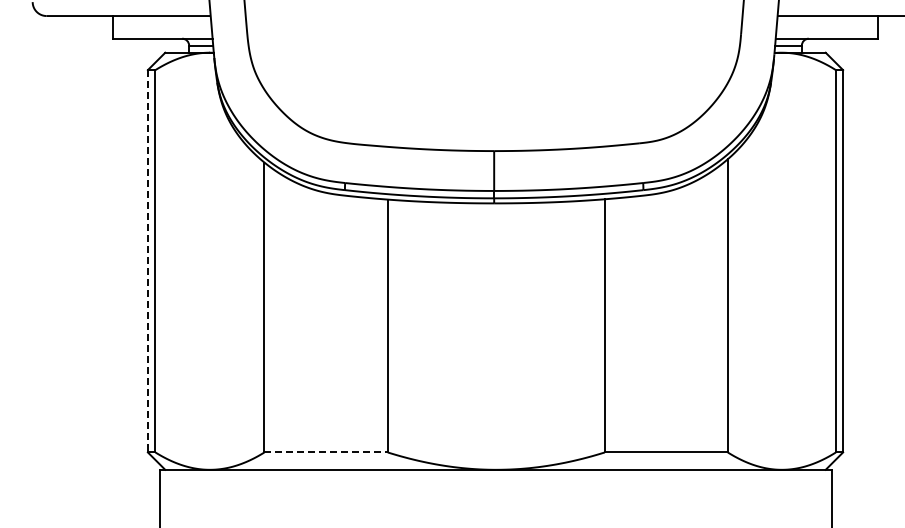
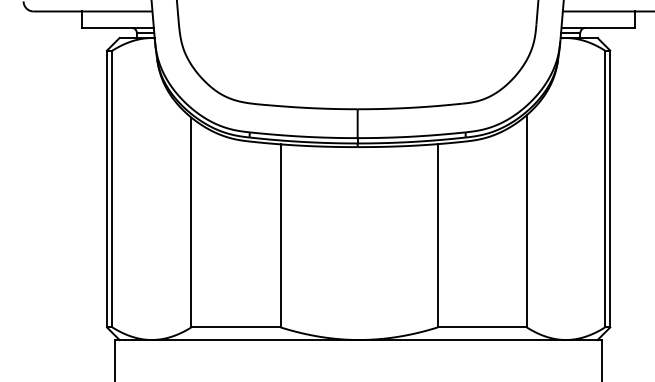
line: (147, 261) -> (106, 189), dashed -> solid
line: (326, 452) -> (236, 327), dashed -> solid

